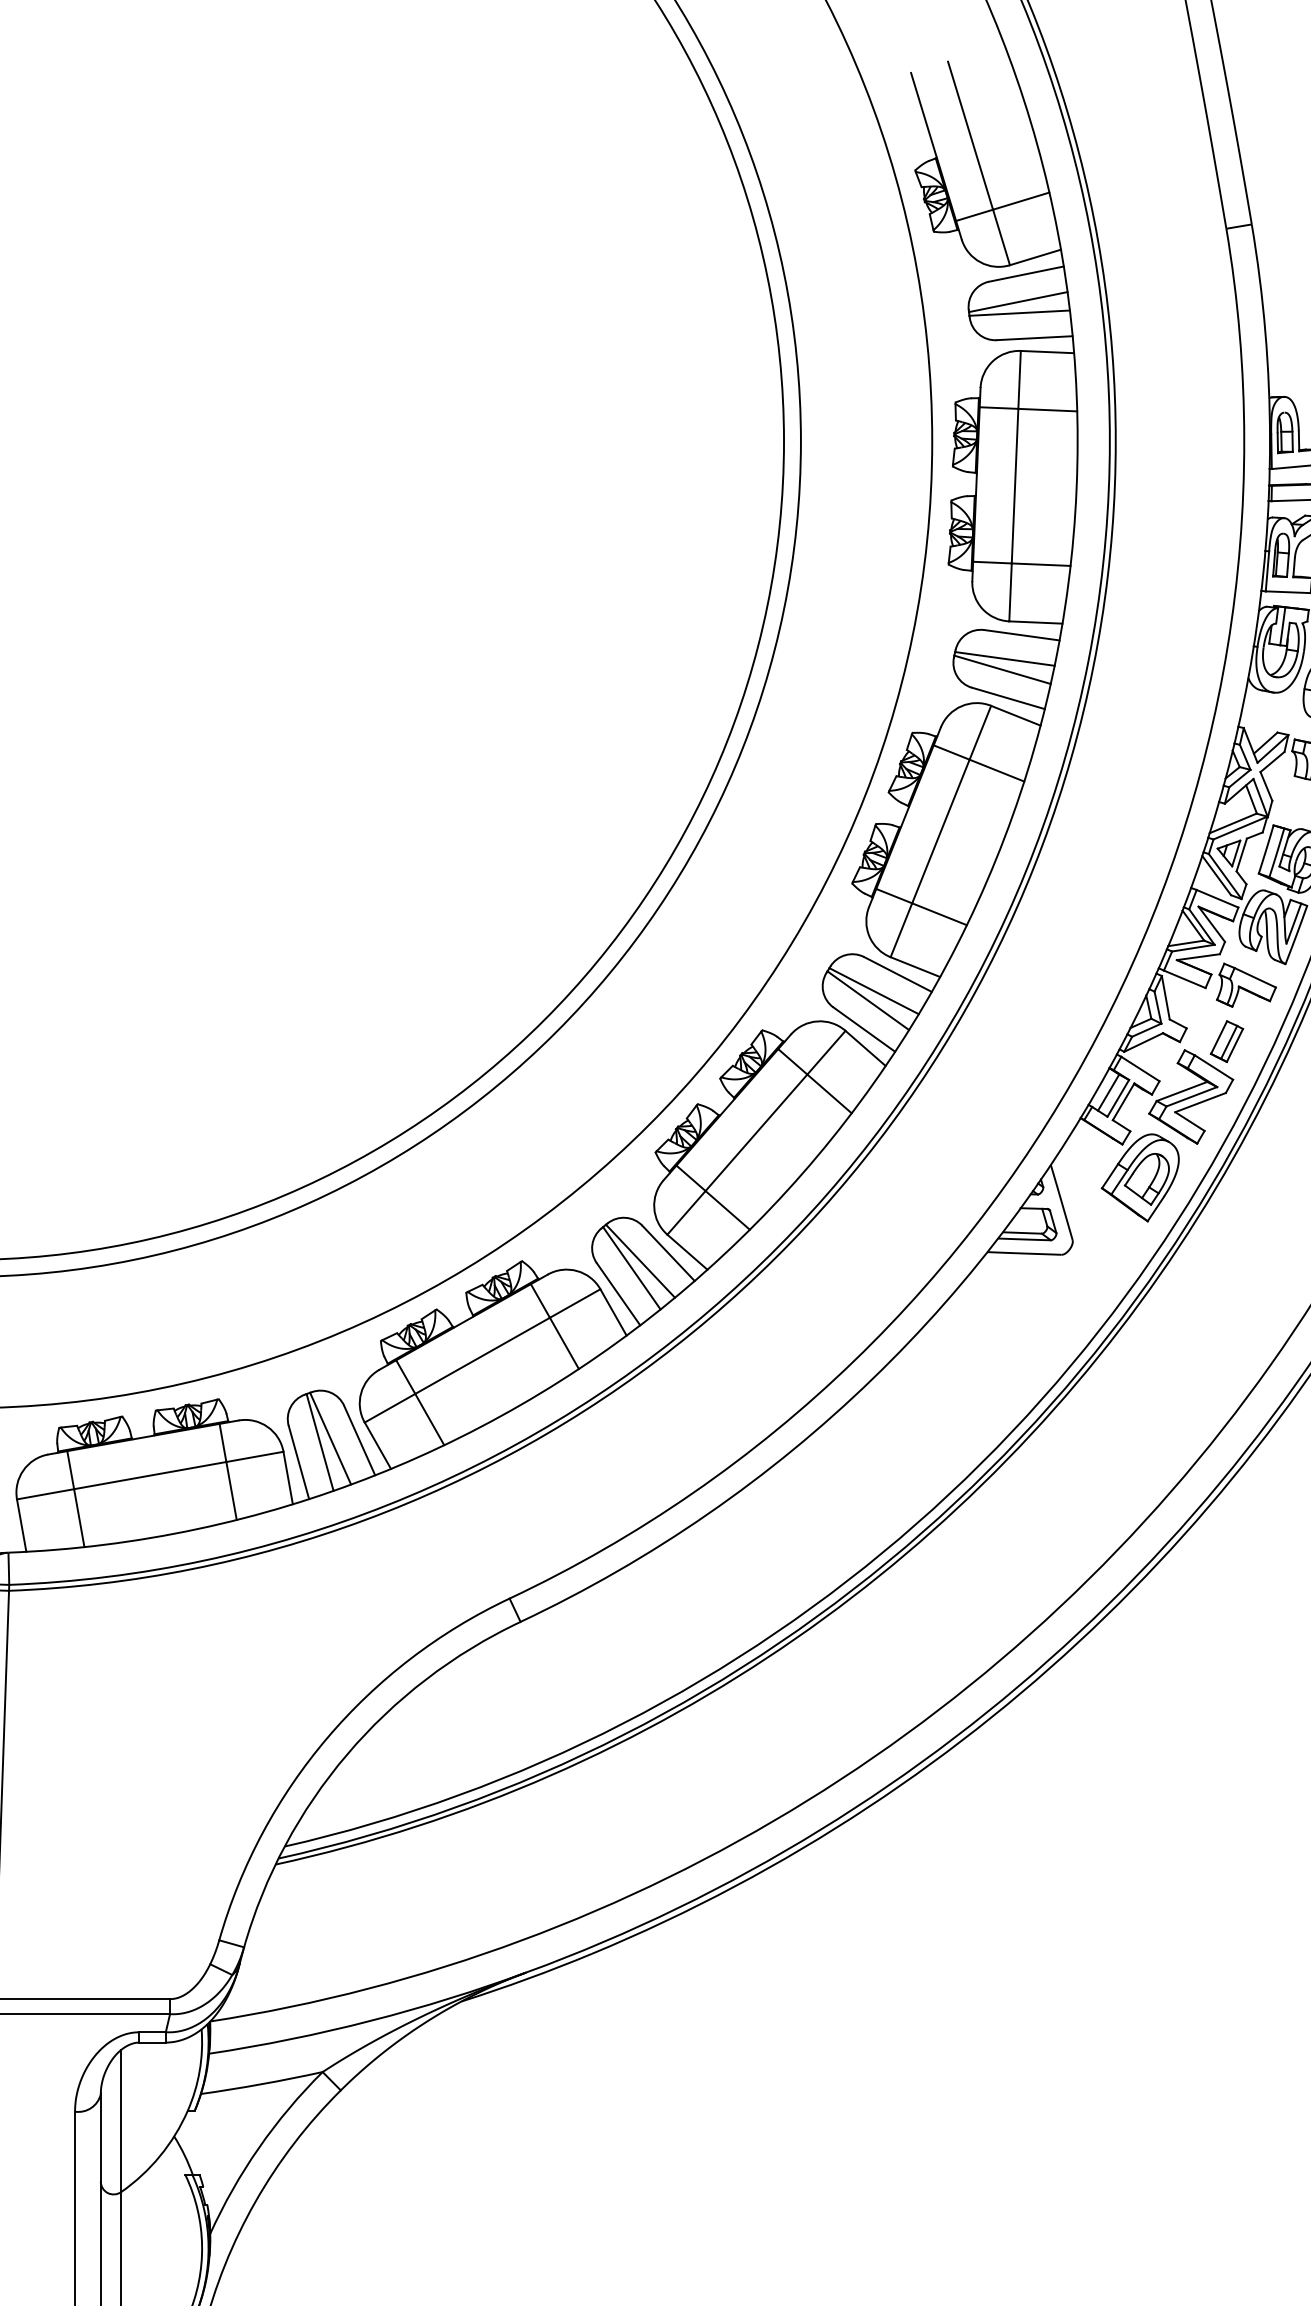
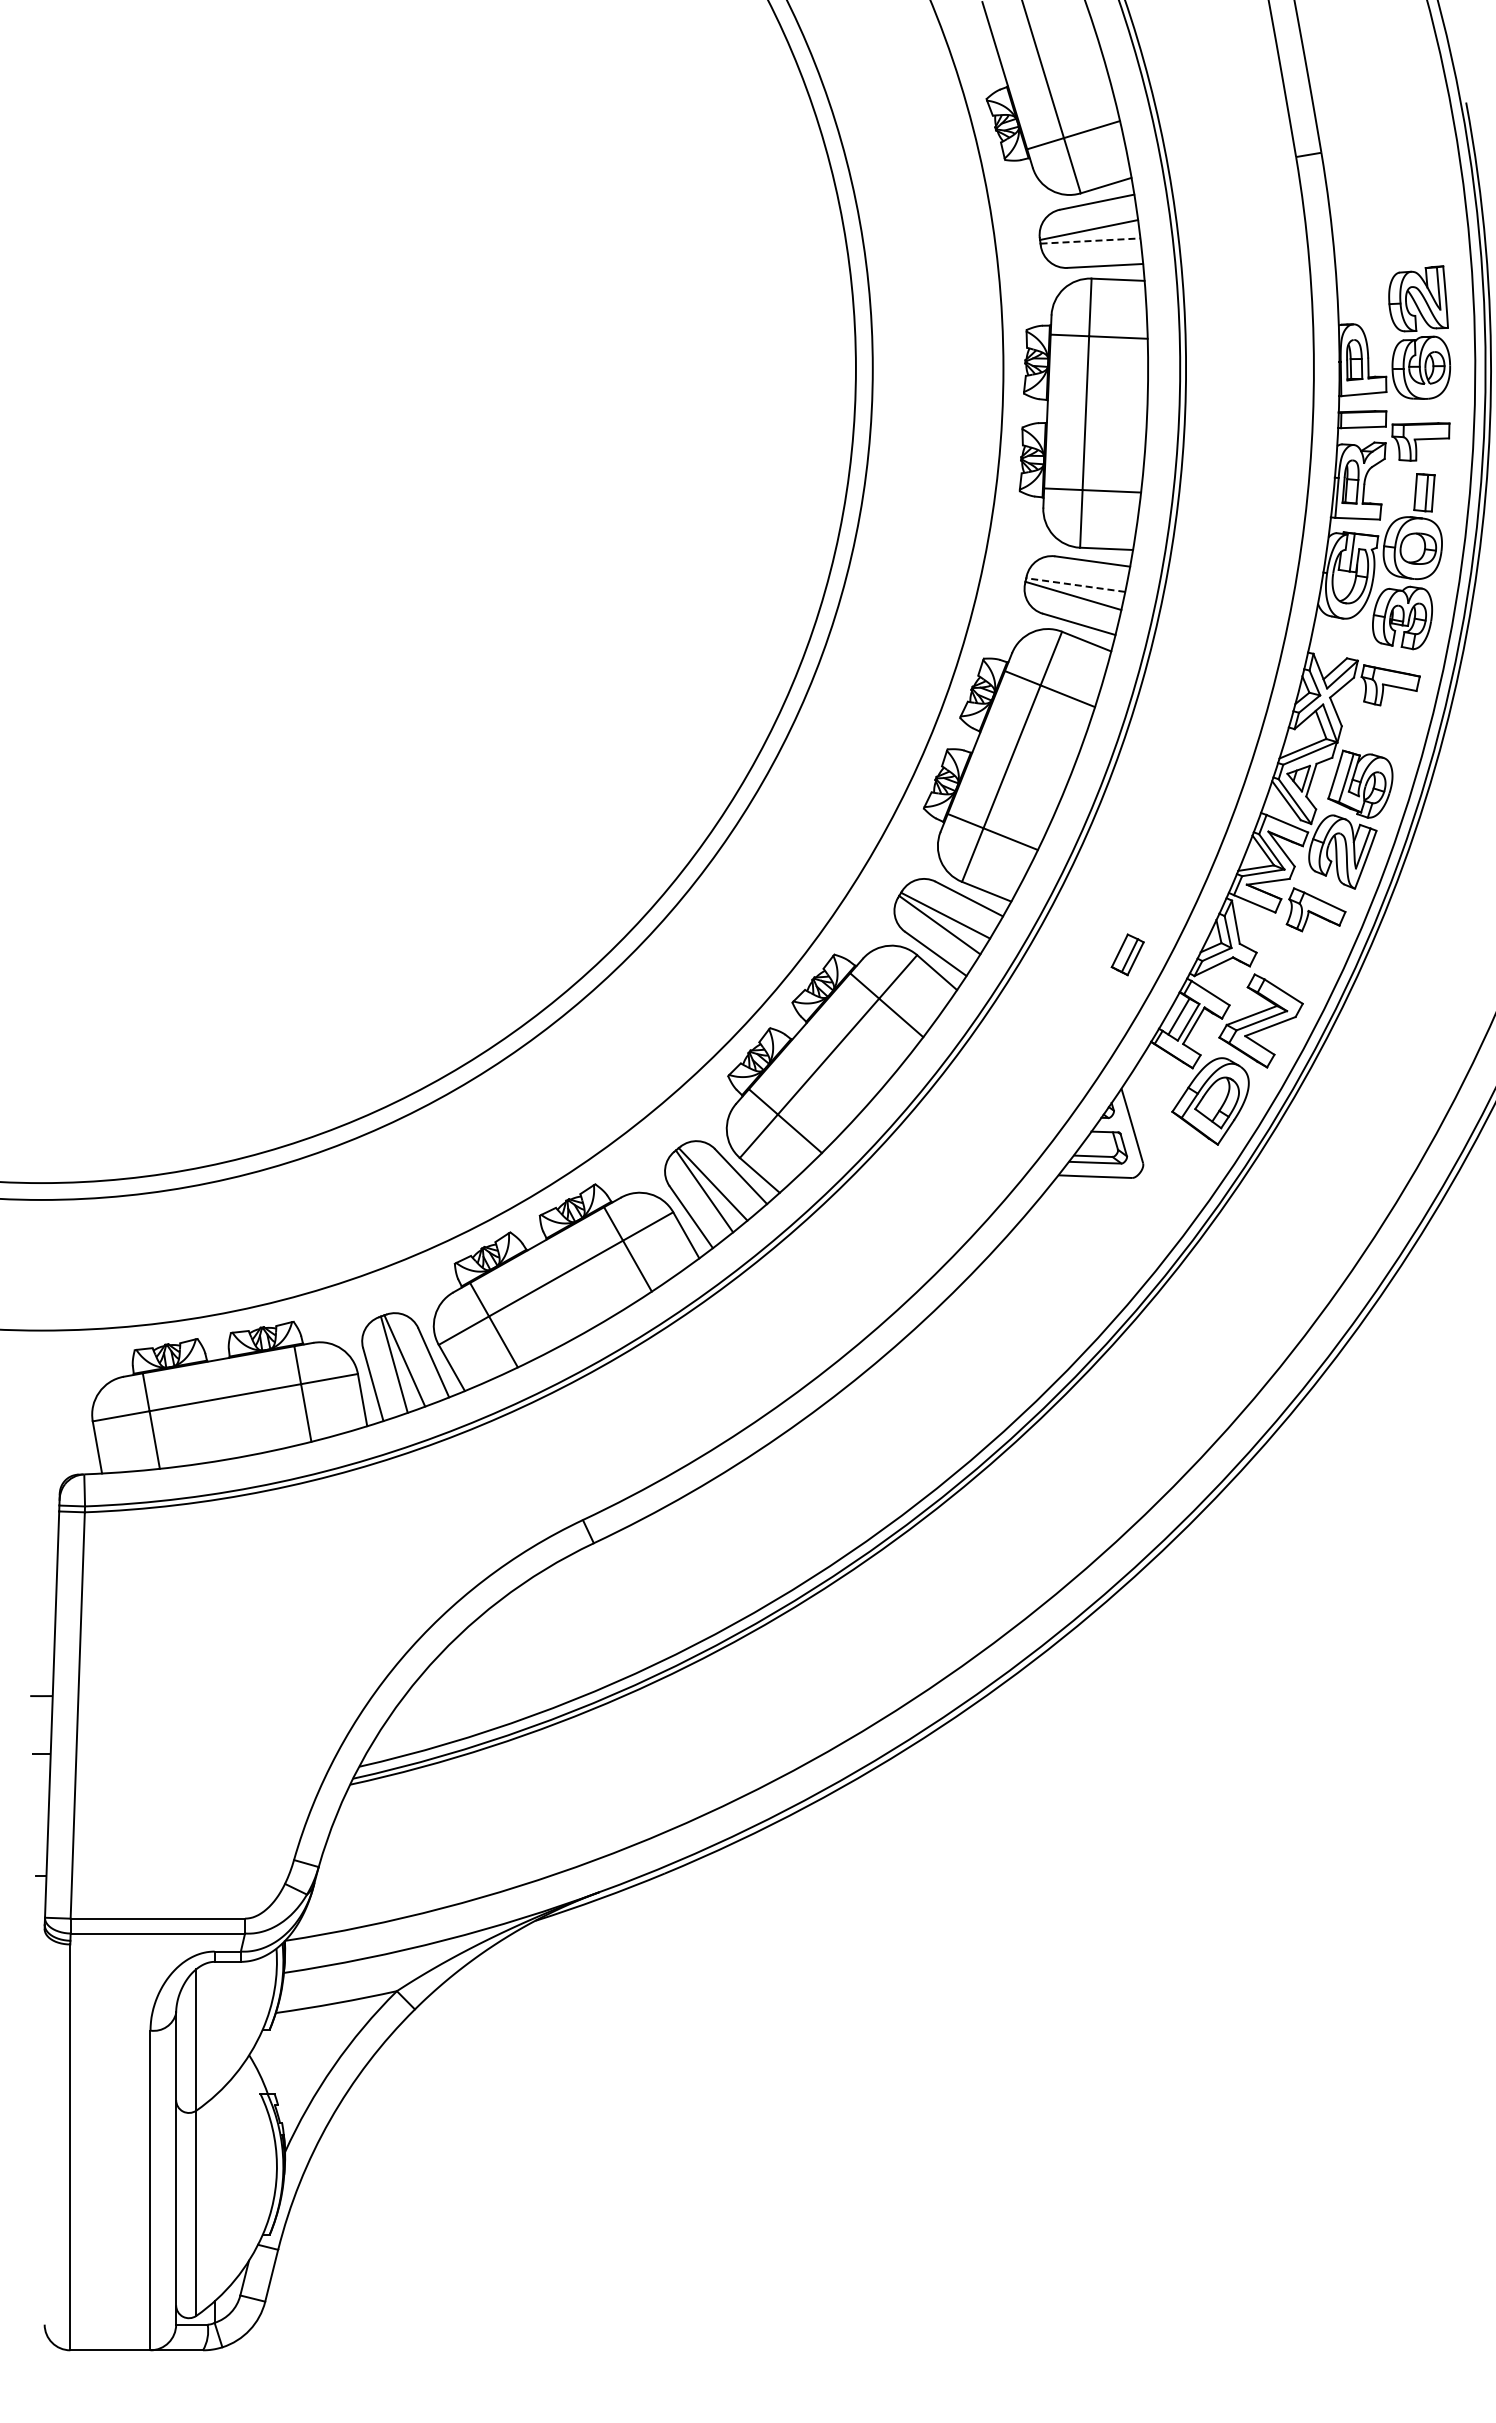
line: (1019, 313) -> (1090, 241), solid -> dashed
line: (1004, 659) -> (1075, 585), solid -> dashed
part: (1226, 1041) -> (1127, 954), moved

